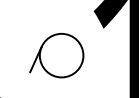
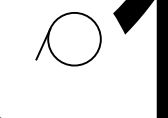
part: (56, 55) -> (68, 39), moved

